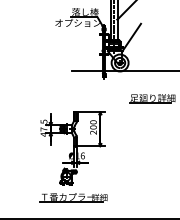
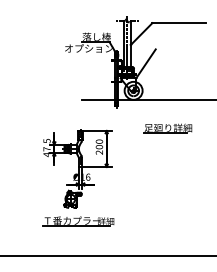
part: (73, 156) -> (78, 177), moved

